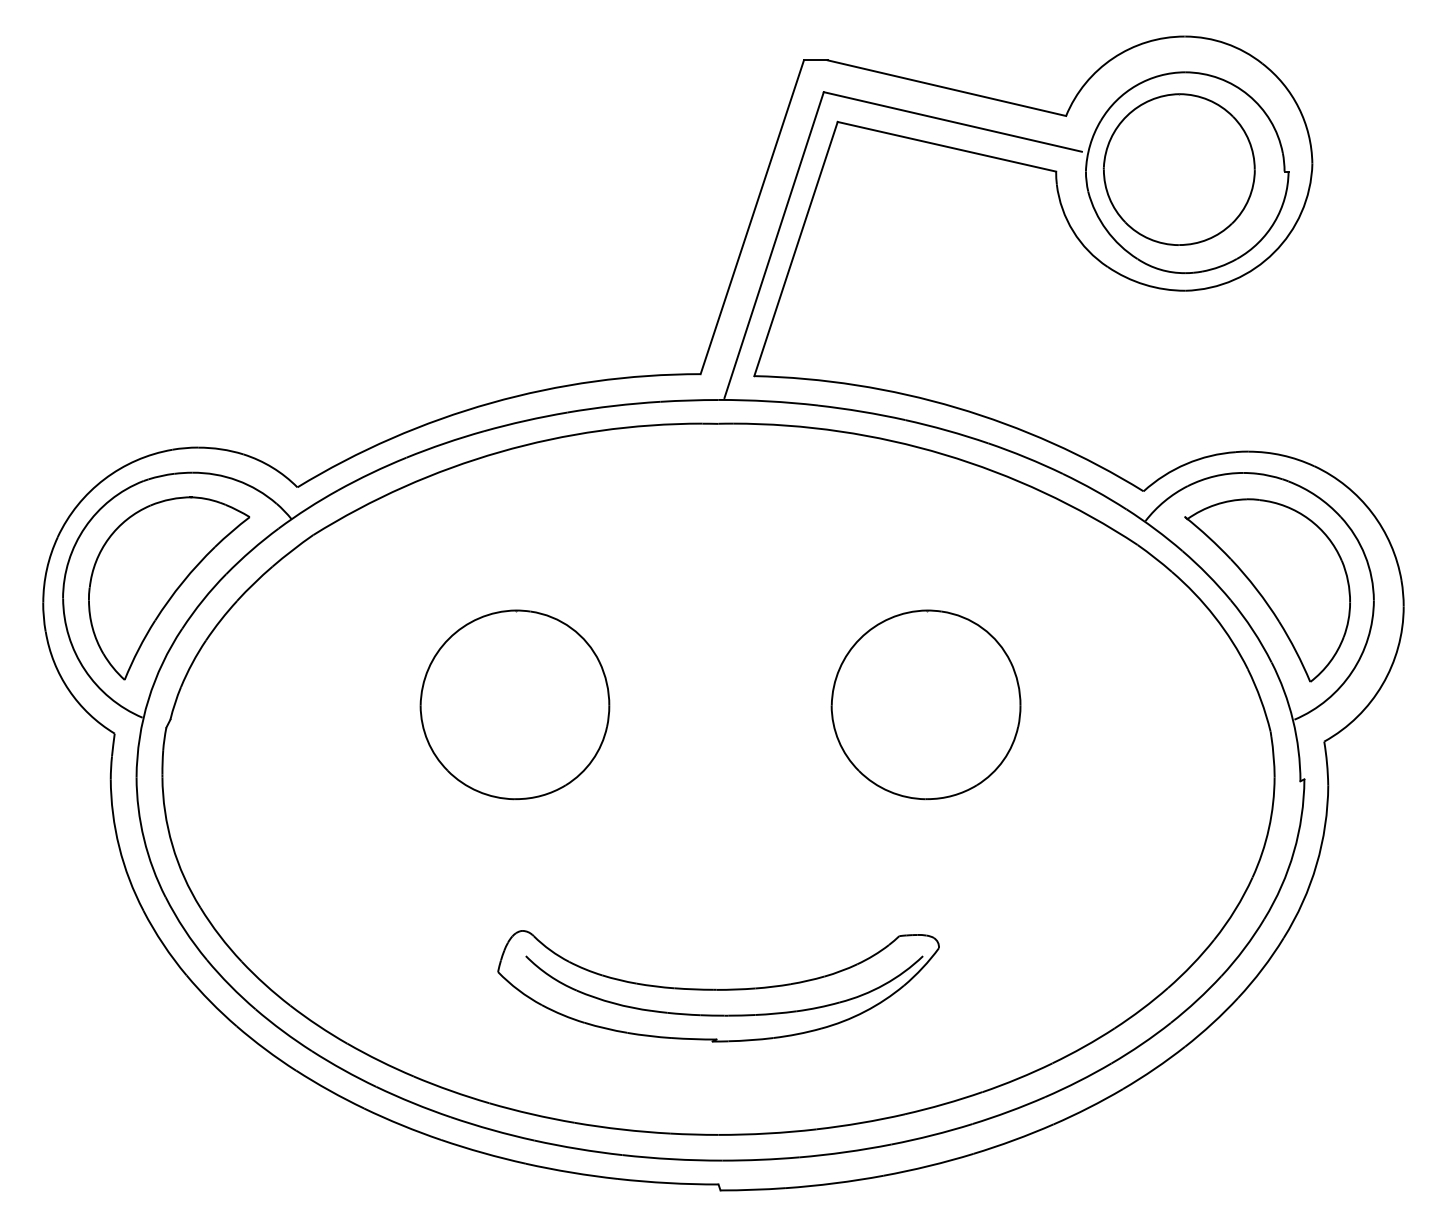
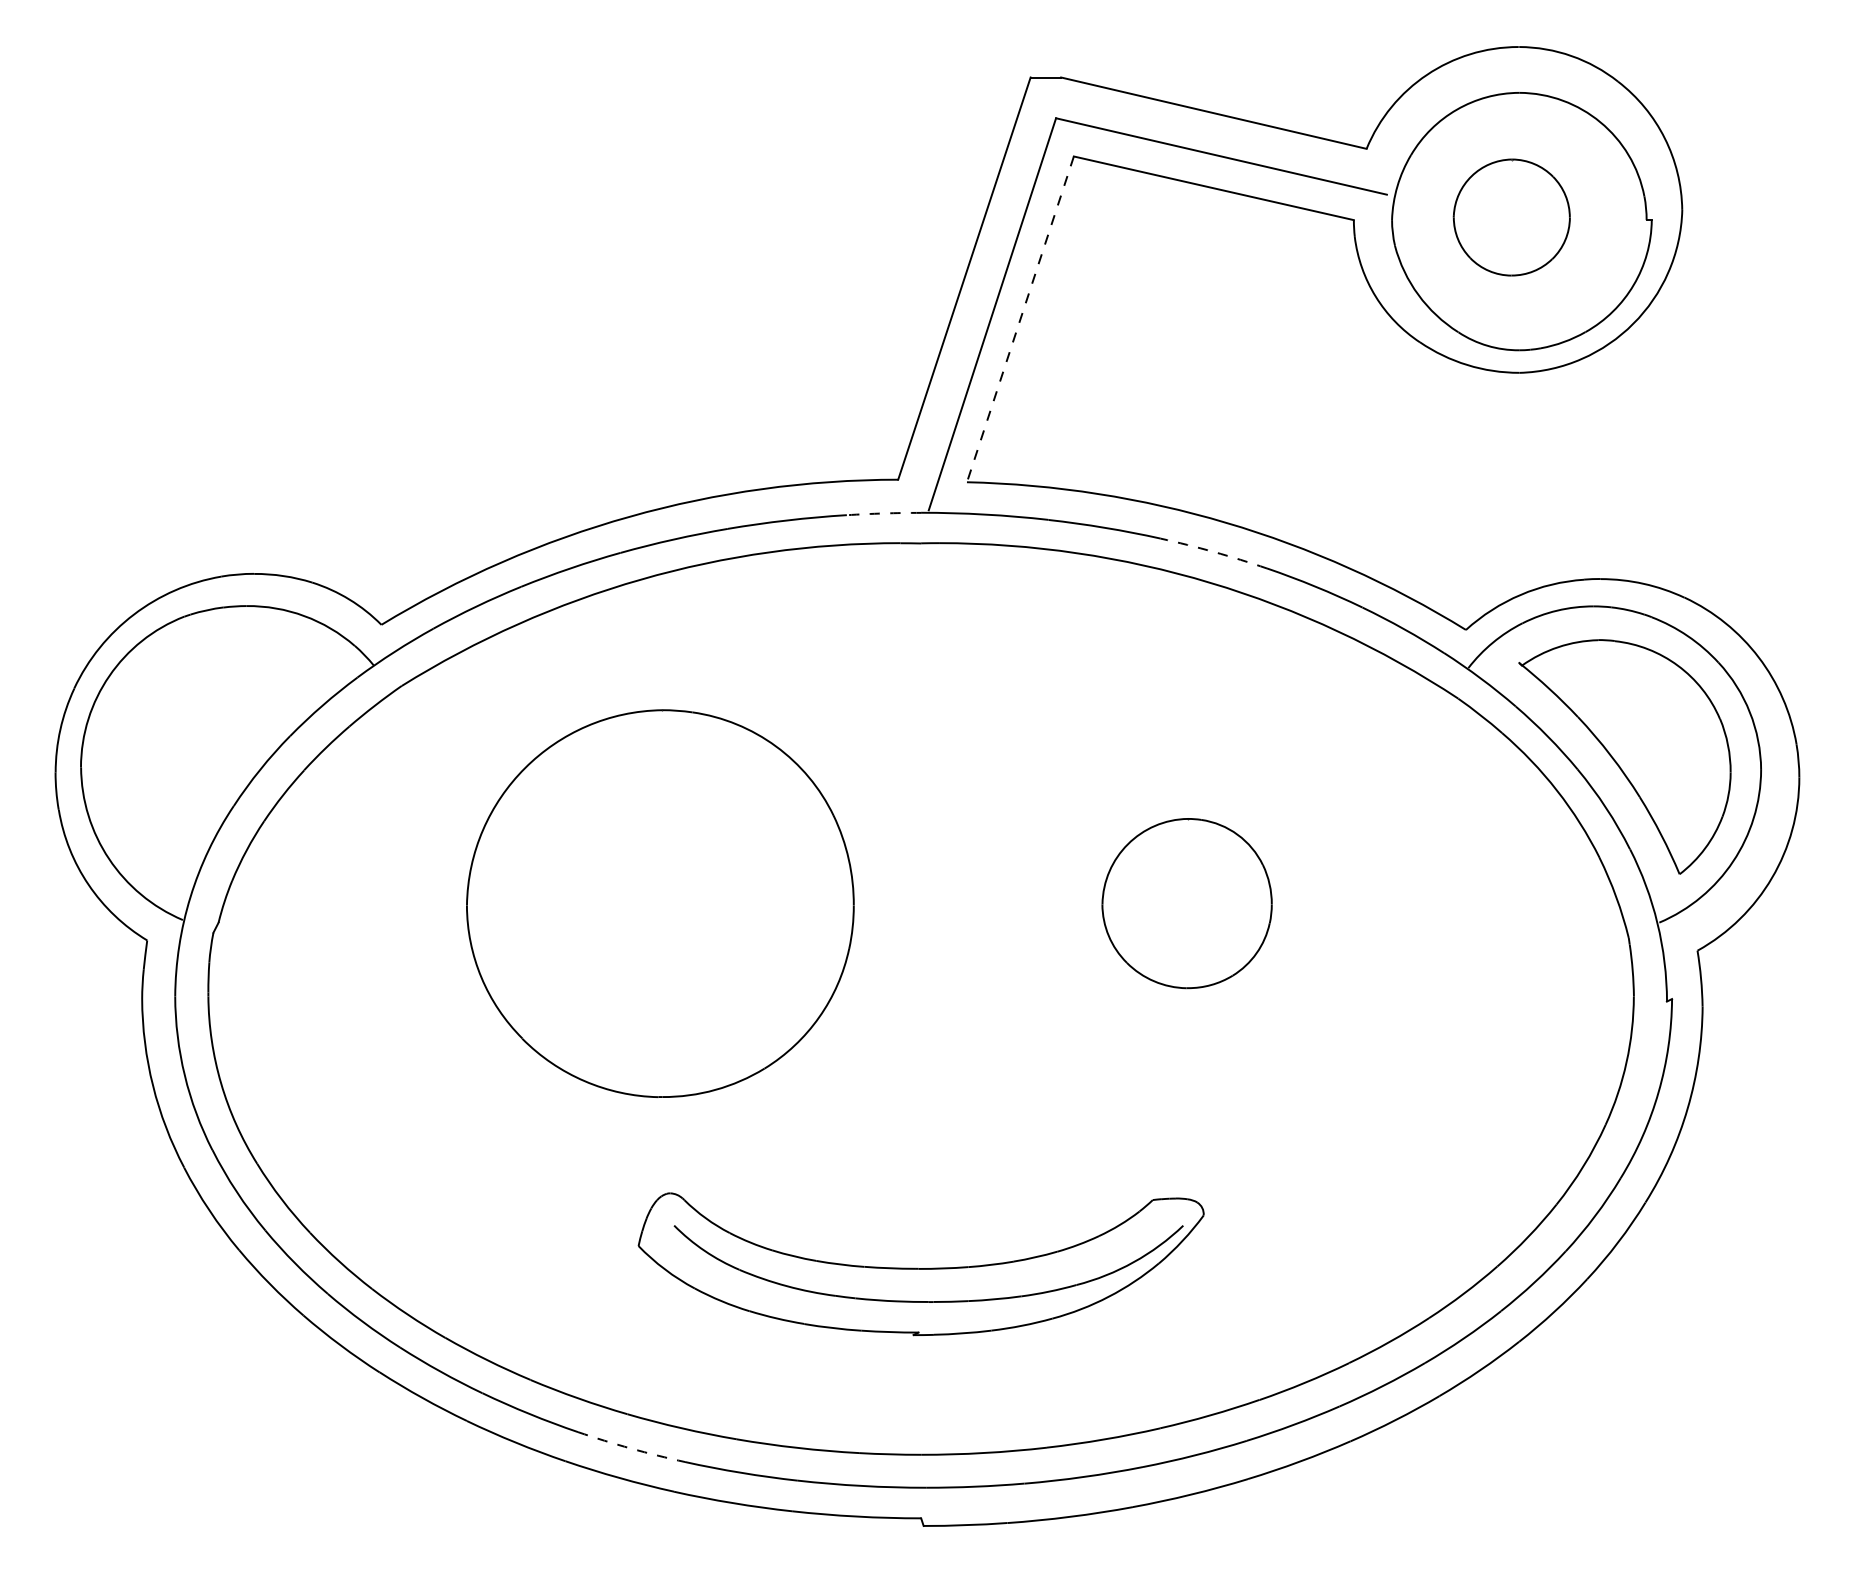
part: (1179, 169) -> (1511, 217), size x0.6
line: (796, 249) -> (1020, 319), solid -> dashed
arc: (689, 400) -> (884, 513), solid -> dashed
arc: (947, 430) -> (1214, 552), solid -> dashed
part: (168, 588) -> (216, 754), removed
part: (514, 704) -> (659, 903), size x1.6
part: (925, 704) -> (1186, 903), size x0.7
arc: (492, 1129) -> (631, 1448), solid -> dashed

